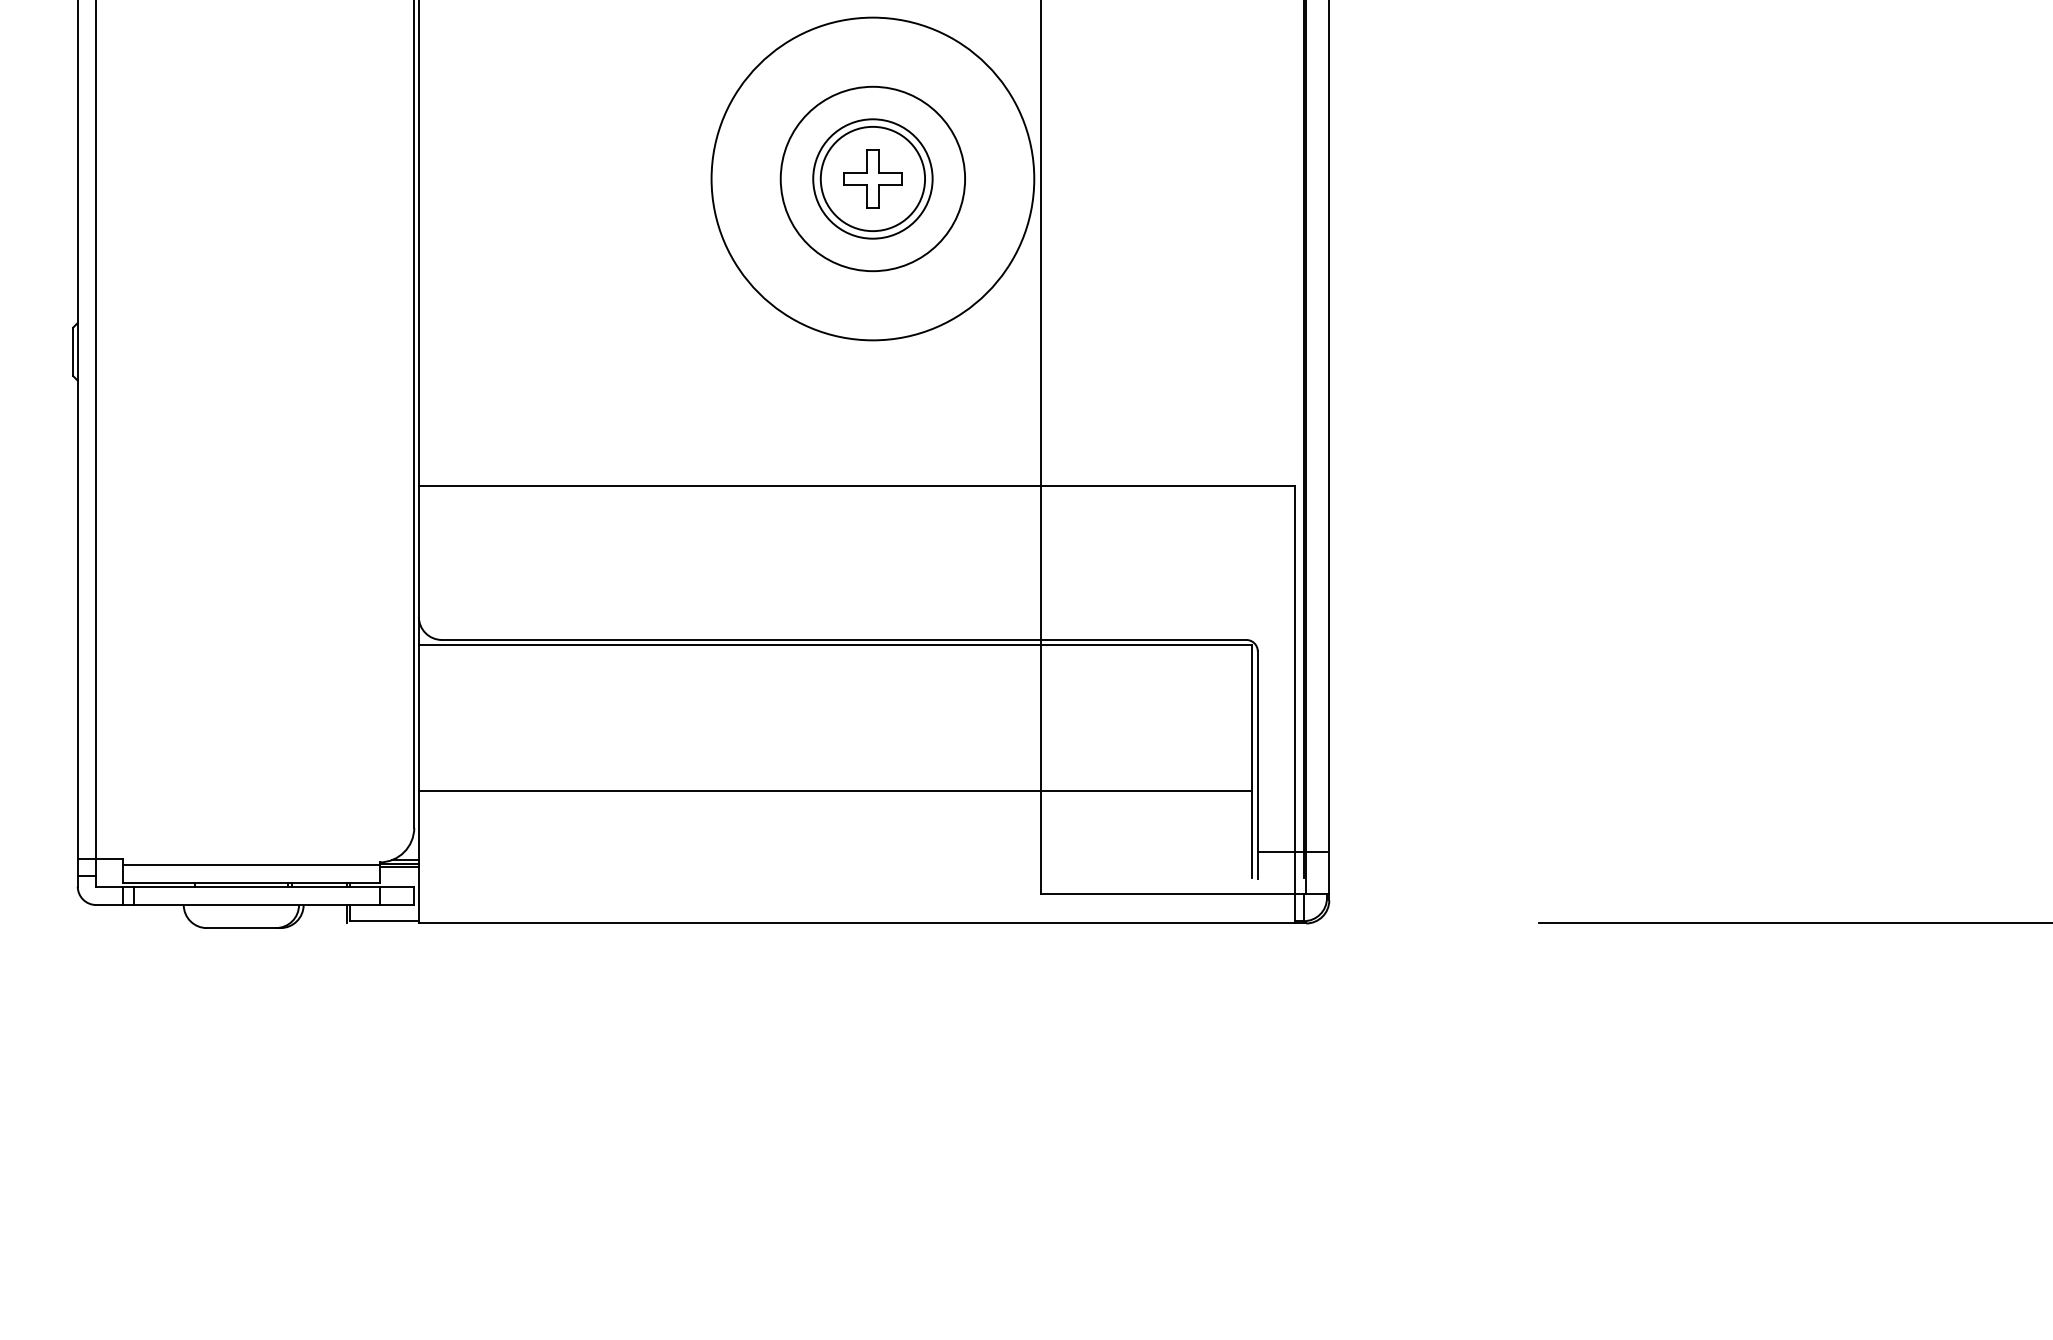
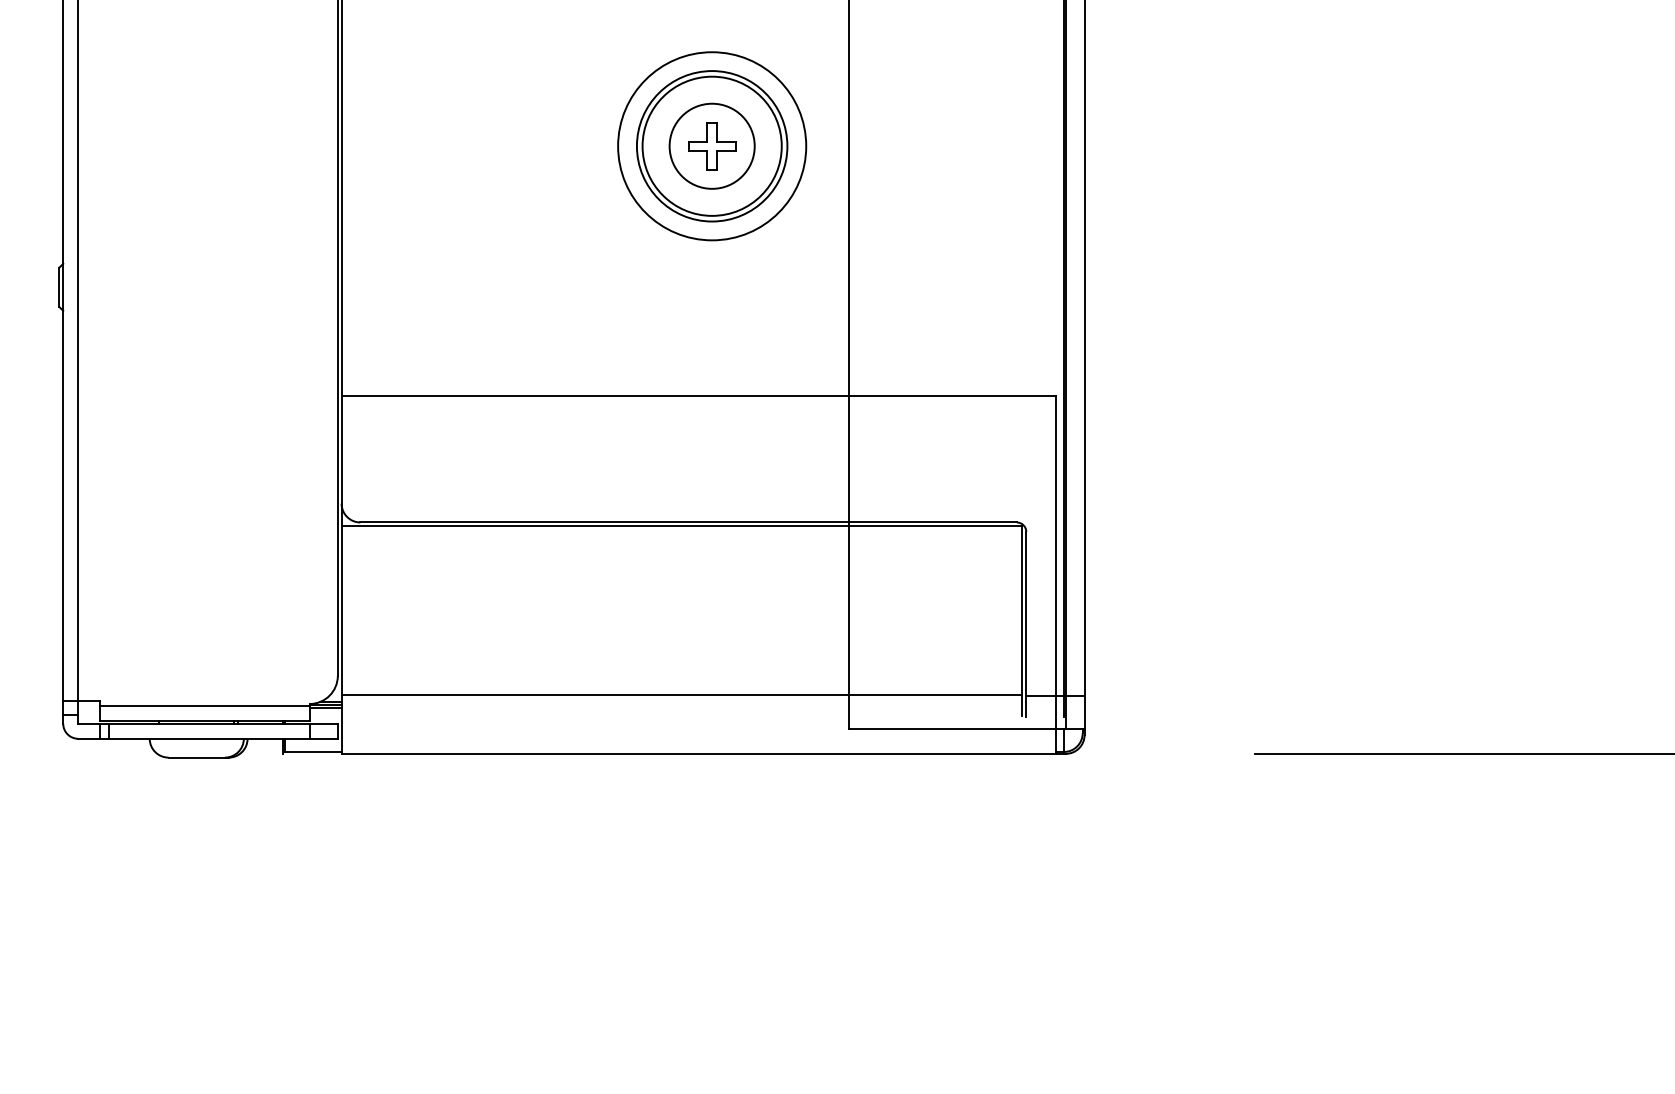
circle: (872, 178) -> (711, 145), size x0.71
circle: (872, 178) -> (711, 145), size x1.43
line: (835, 790) -> (681, 694), moved

